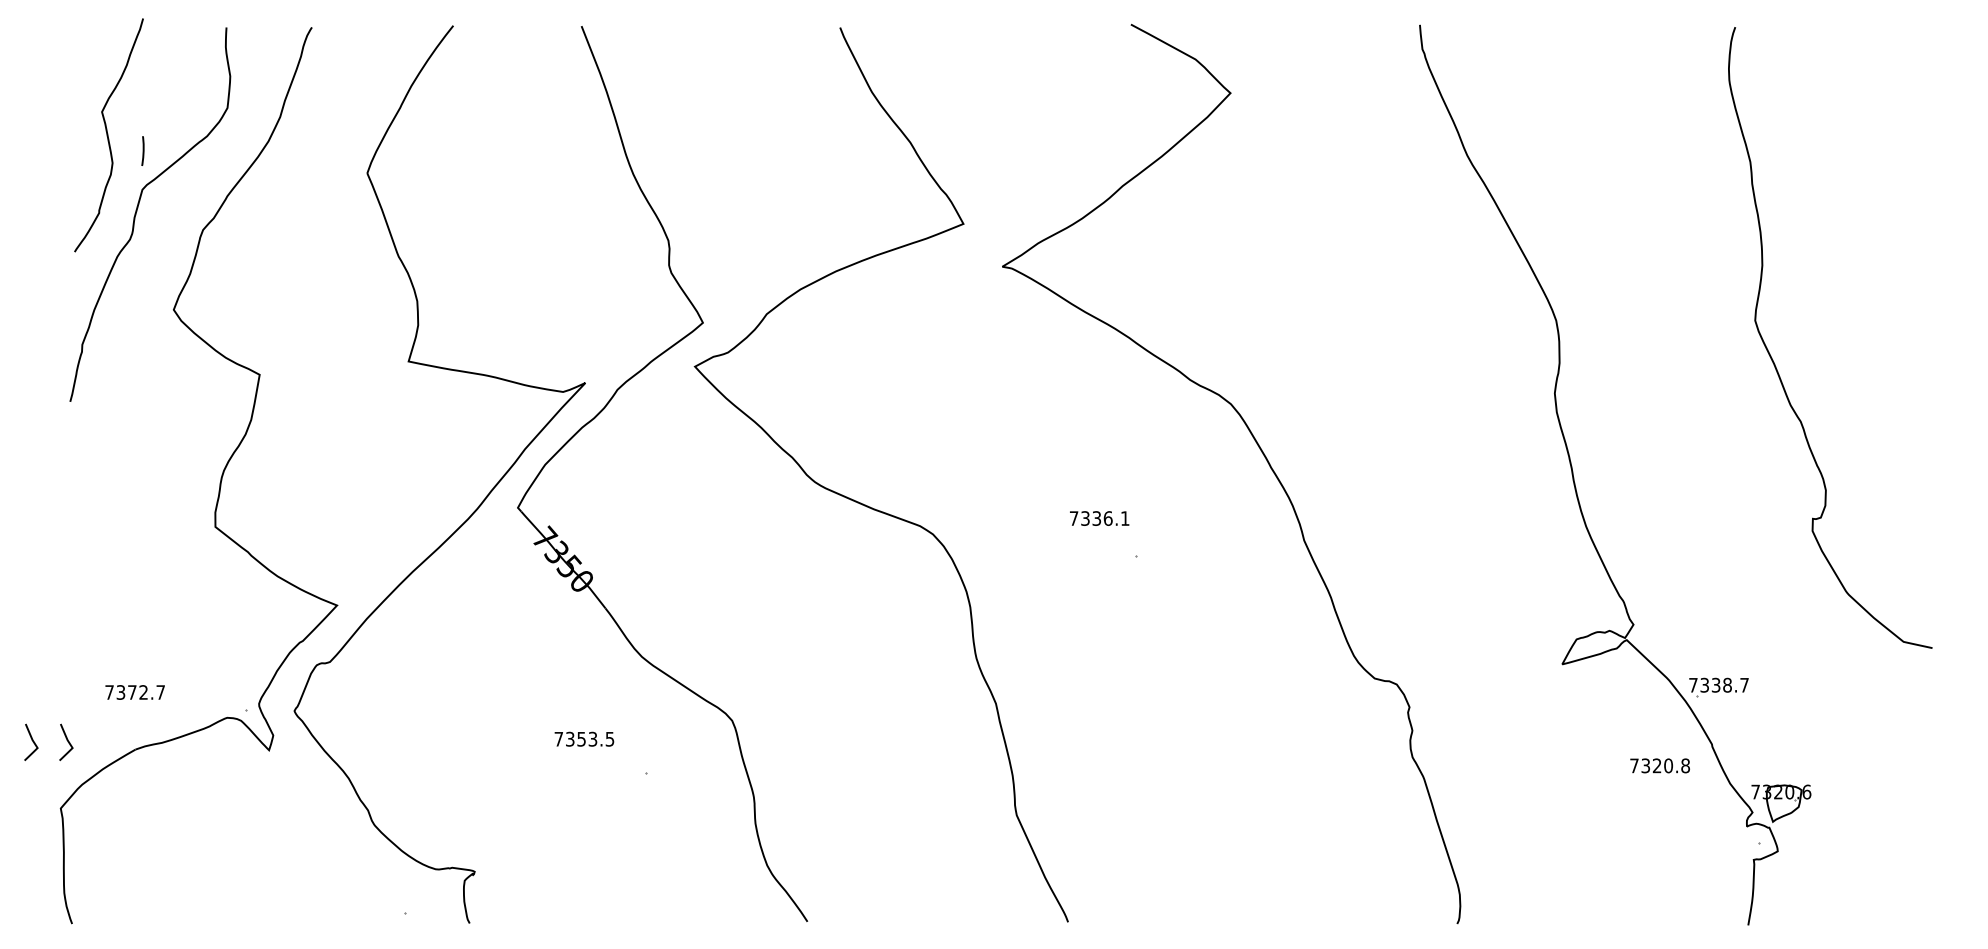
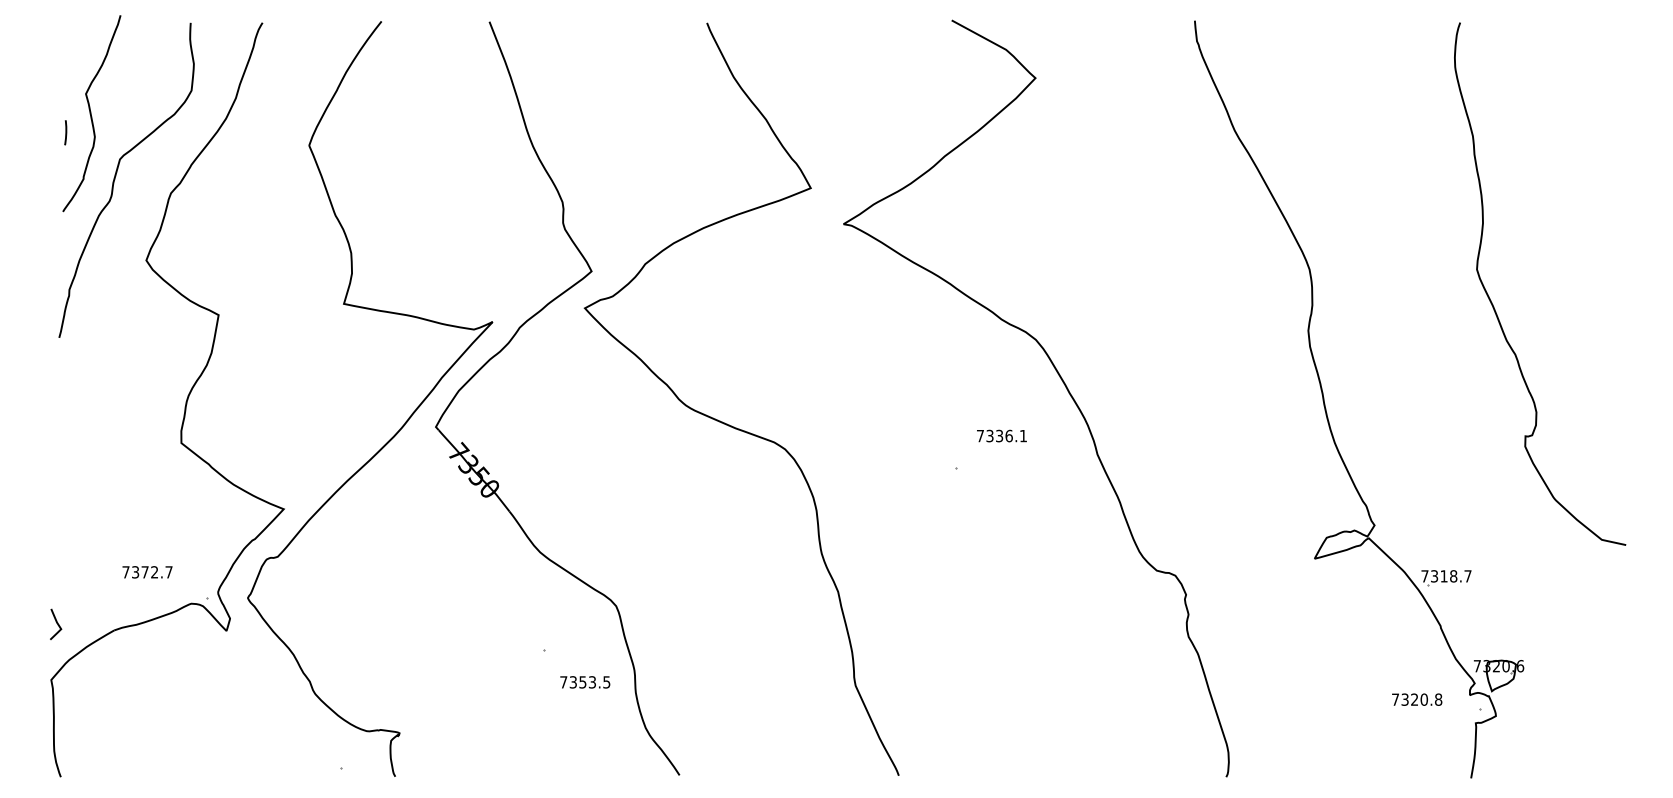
line: (142, 150) -> (65, 132), moved
text: (1099, 518) -> (1001, 436), moved
text: (1715, 684) -> (1443, 575), 7338.7 -> 7318.7
text: (134, 692) -> (146, 572), moved
text: (584, 738) -> (585, 681), moved
curve: (31, 740) -> (26, 622), removed
text: (1659, 765) -> (1416, 699), moved

